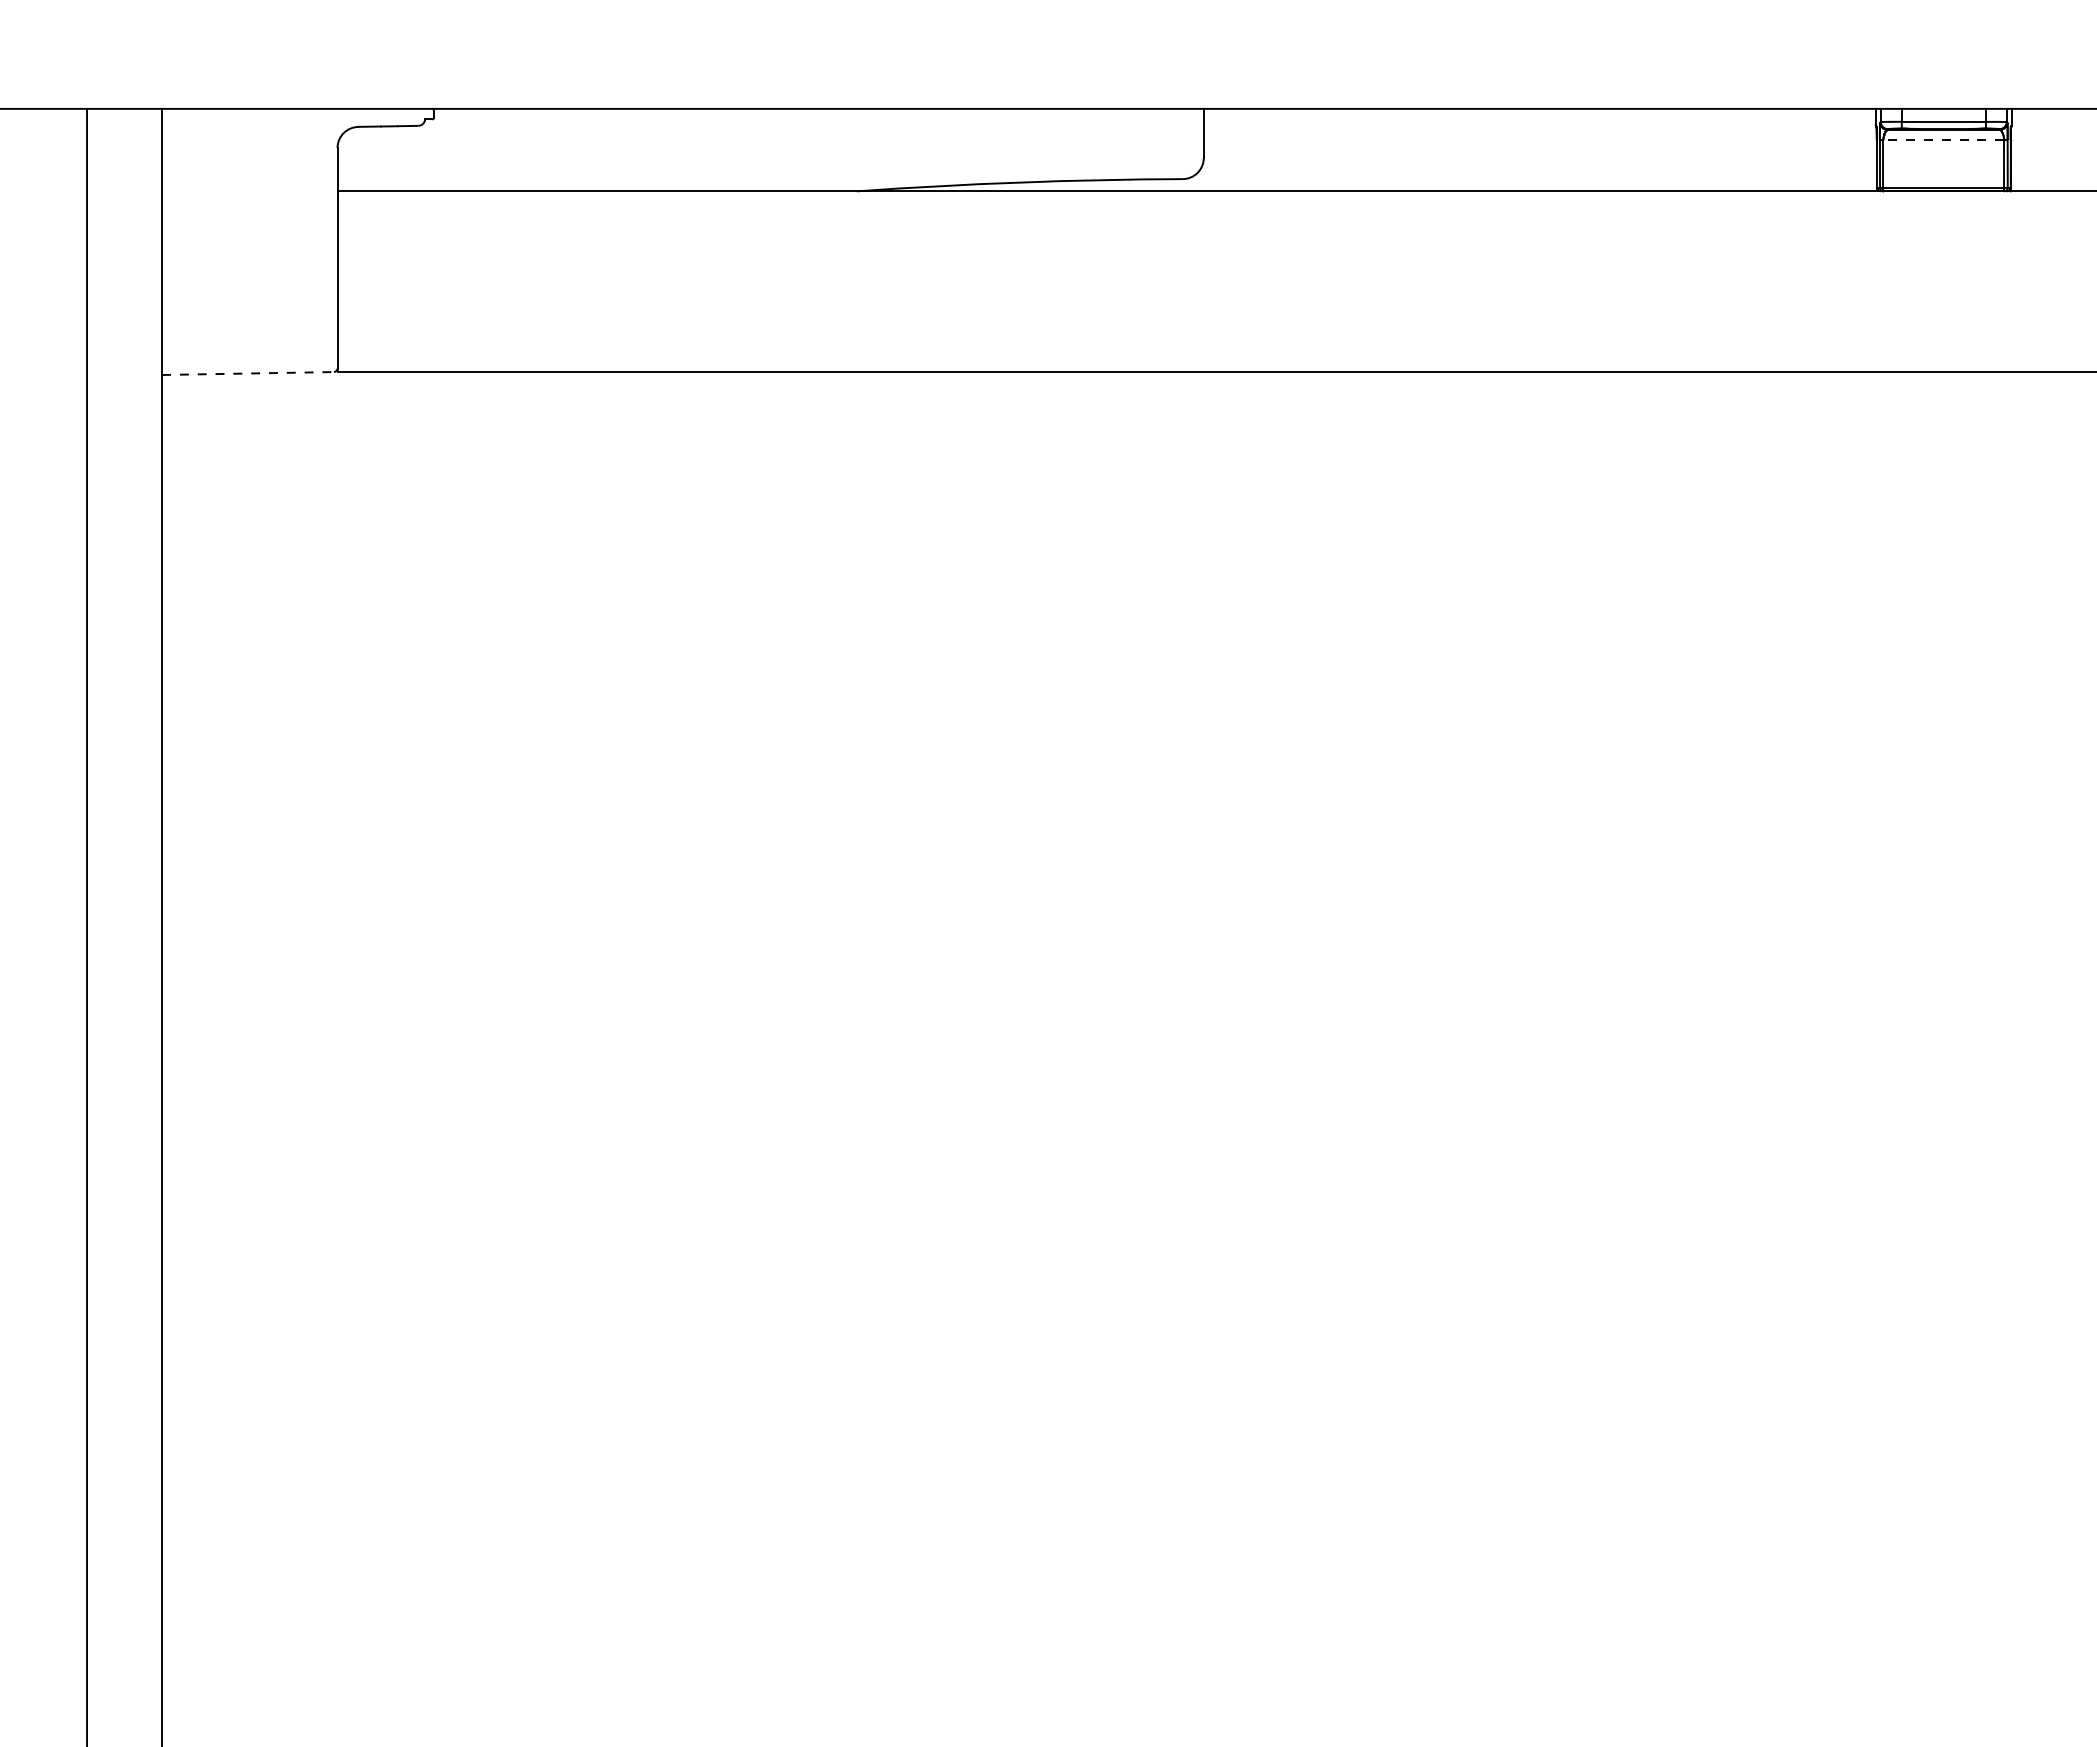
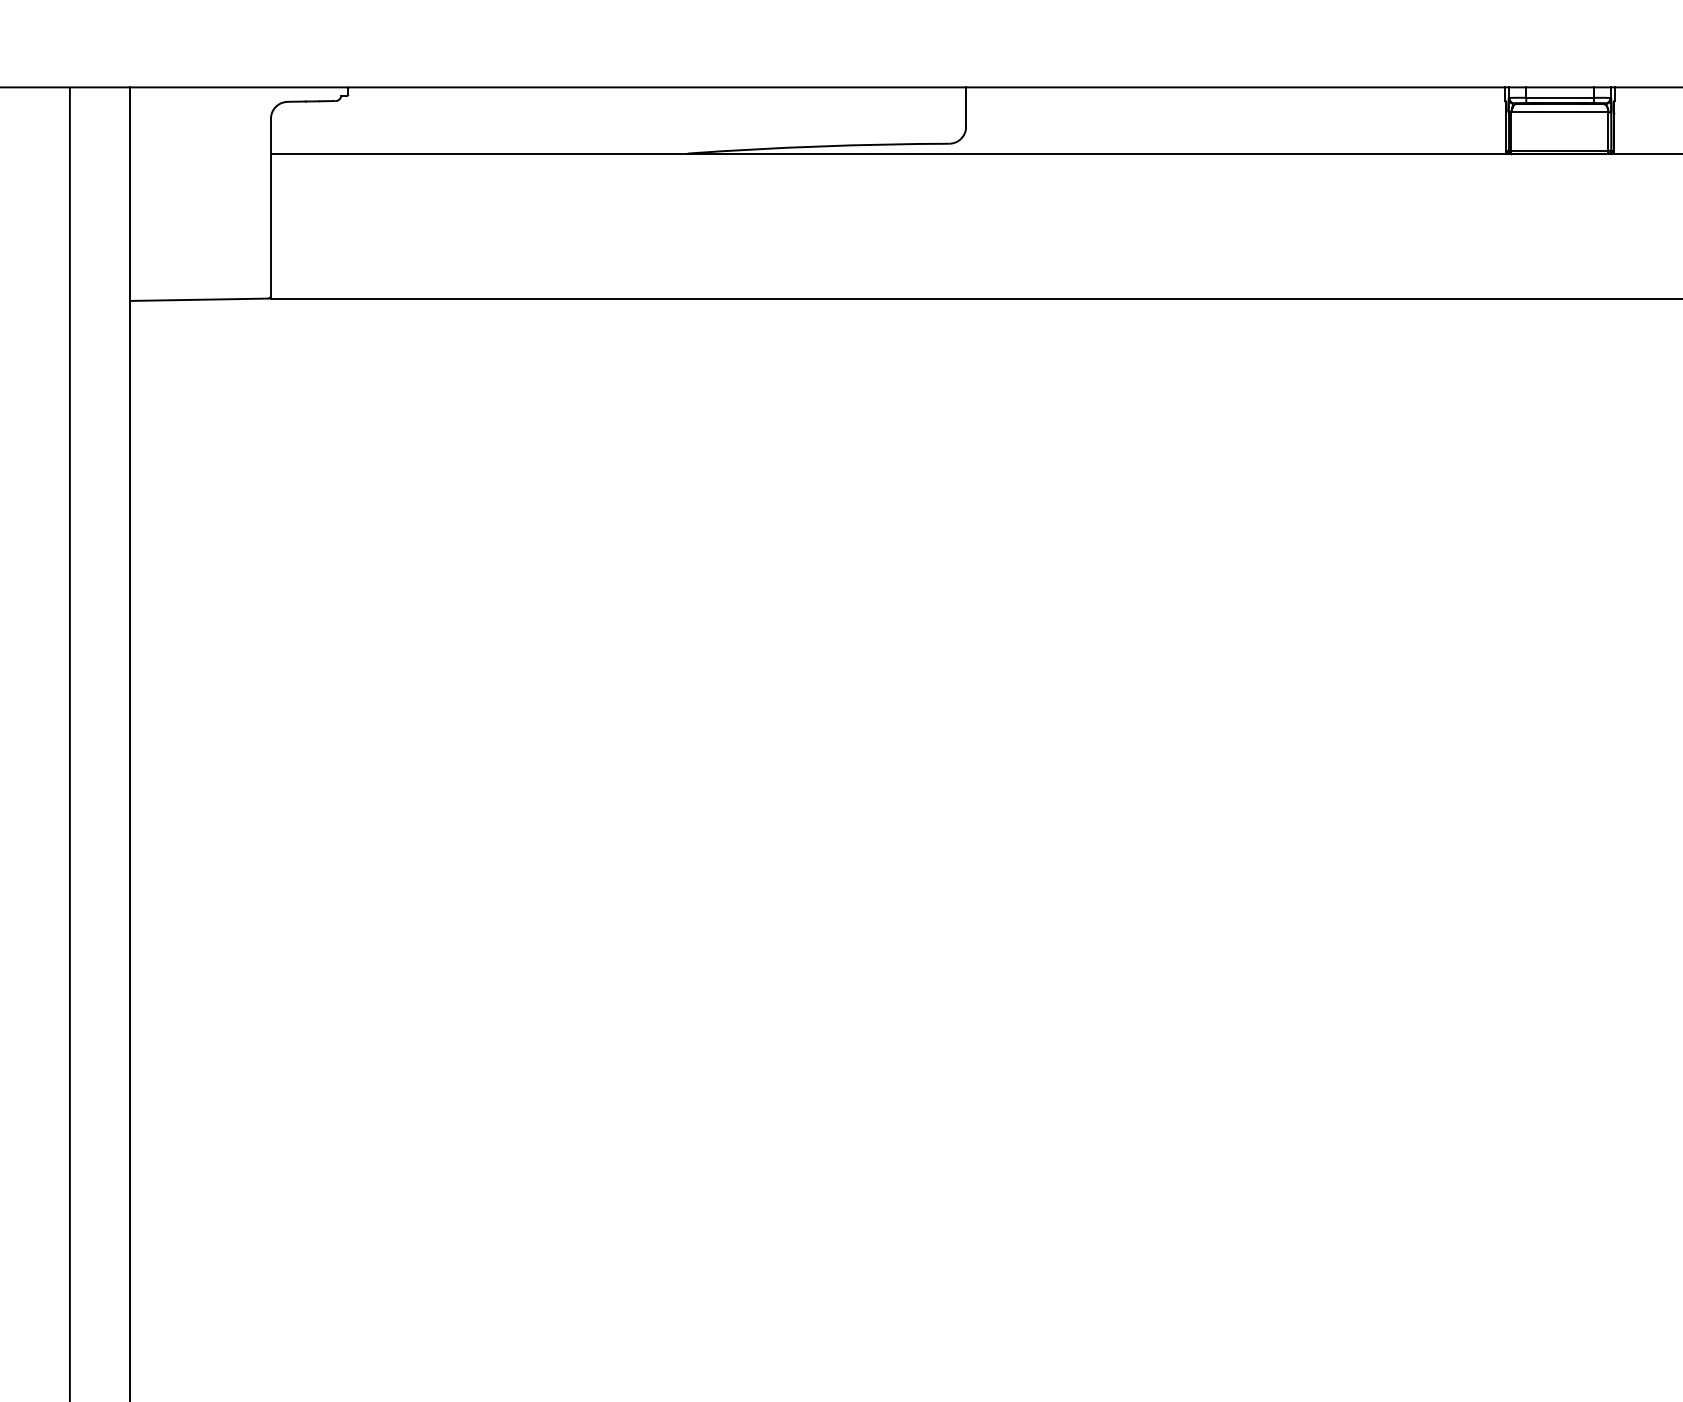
line: (1943, 140) -> (1559, 112), dashed -> solid
line: (248, 373) -> (199, 299), dashed -> solid

